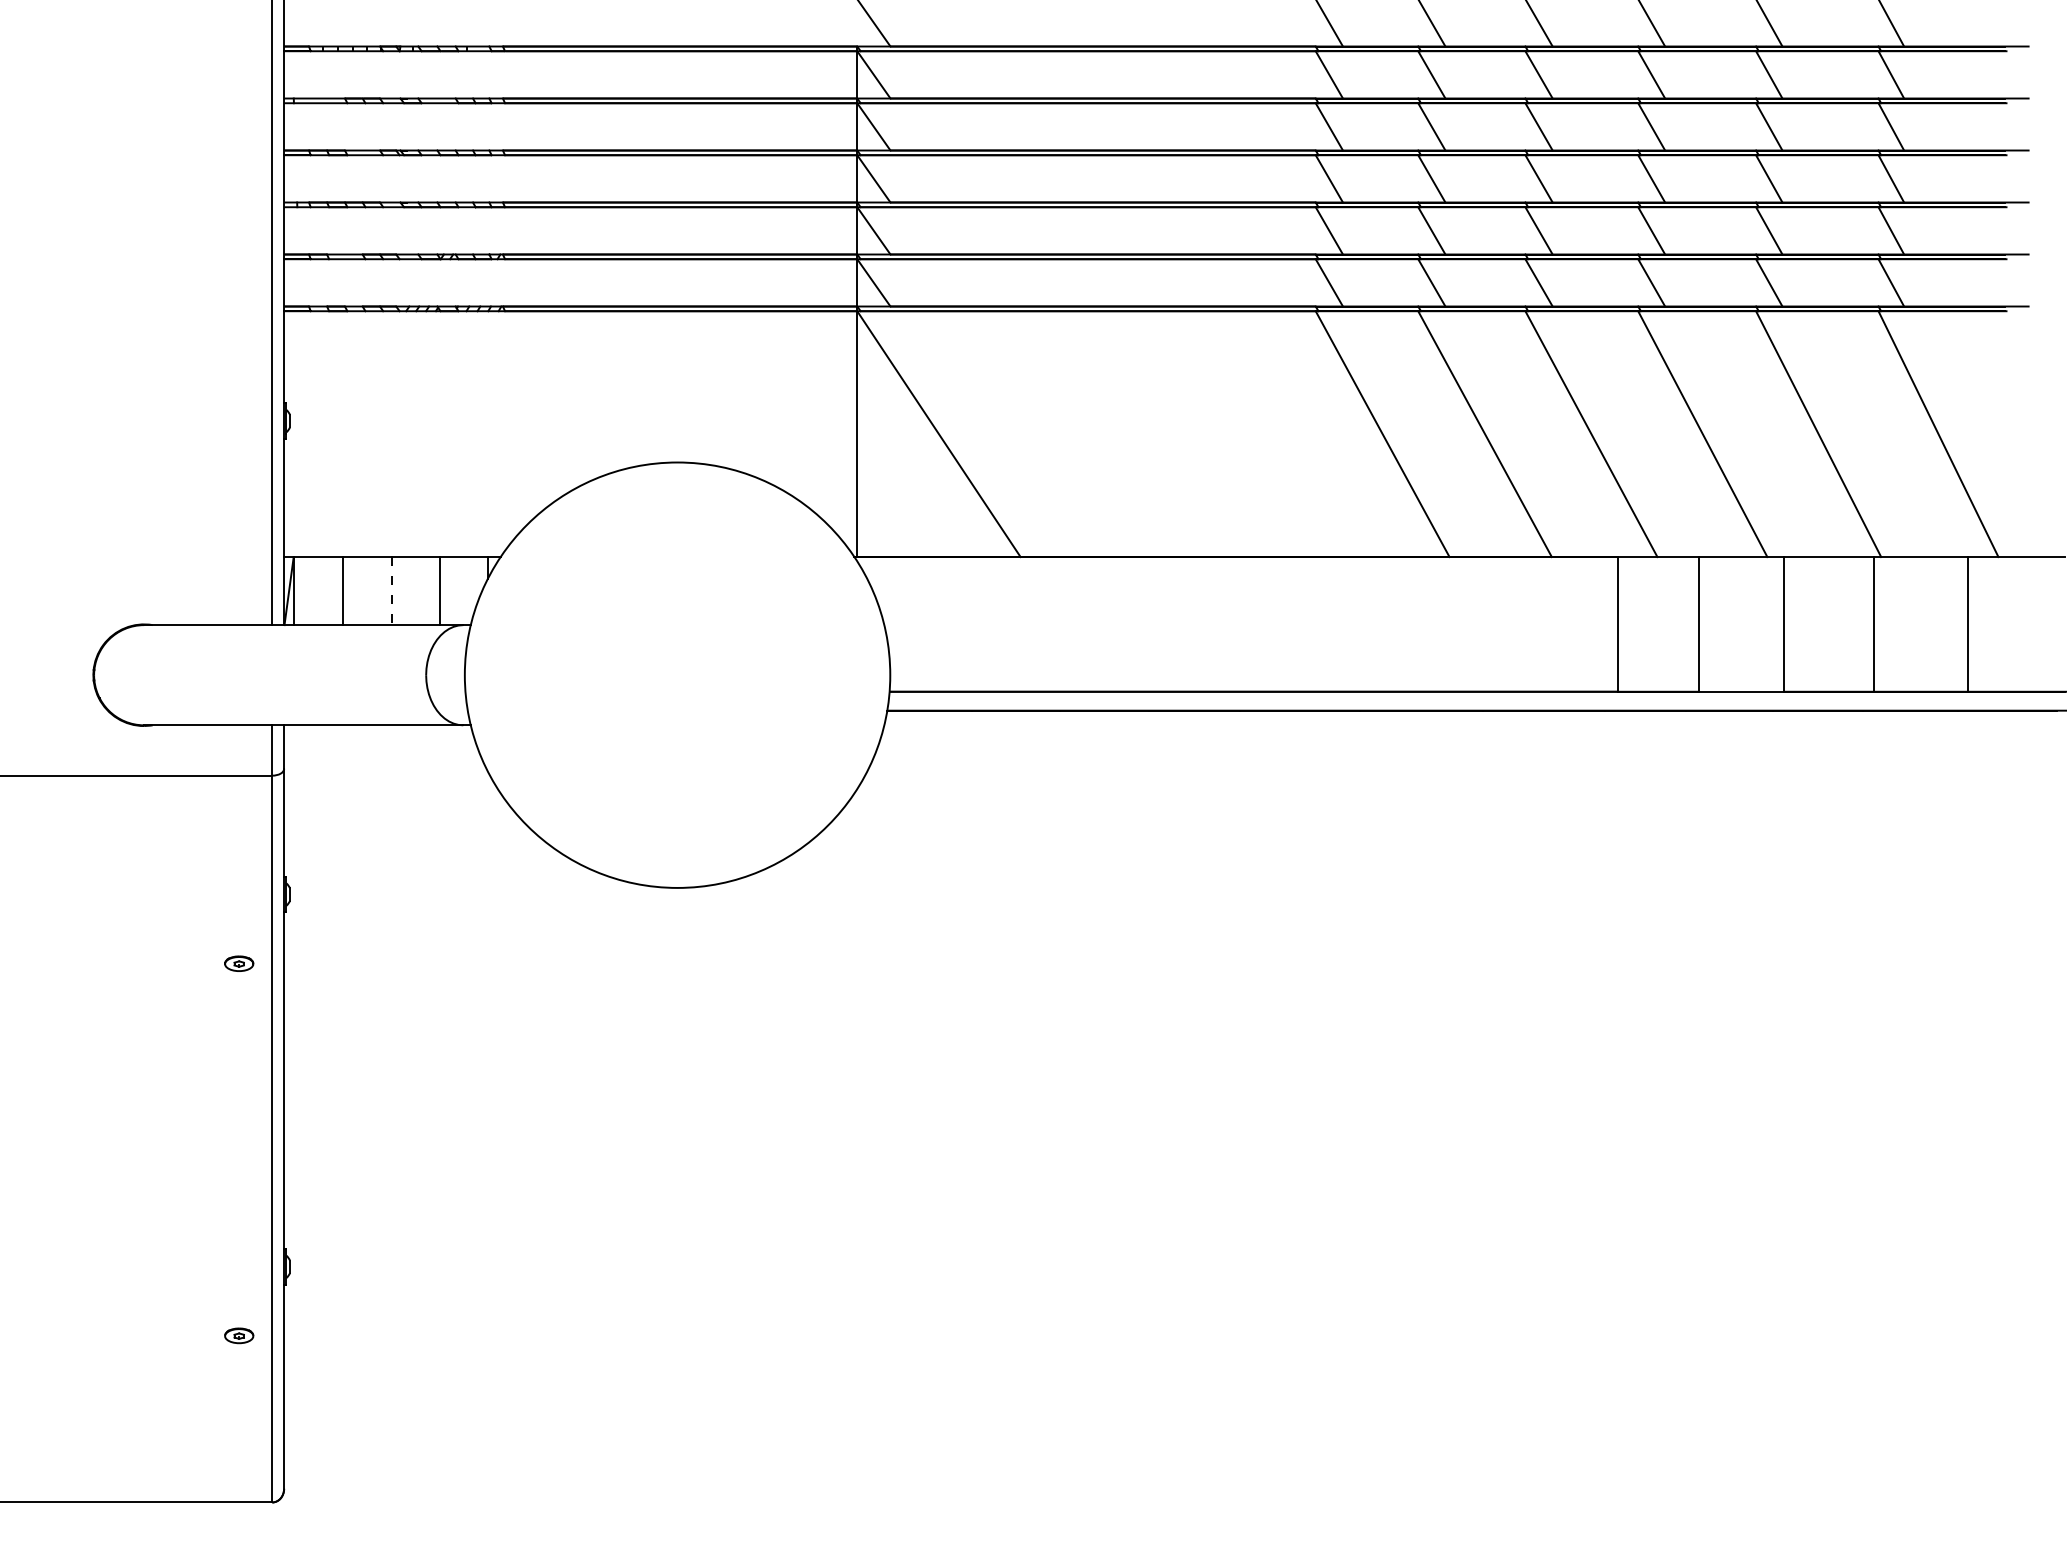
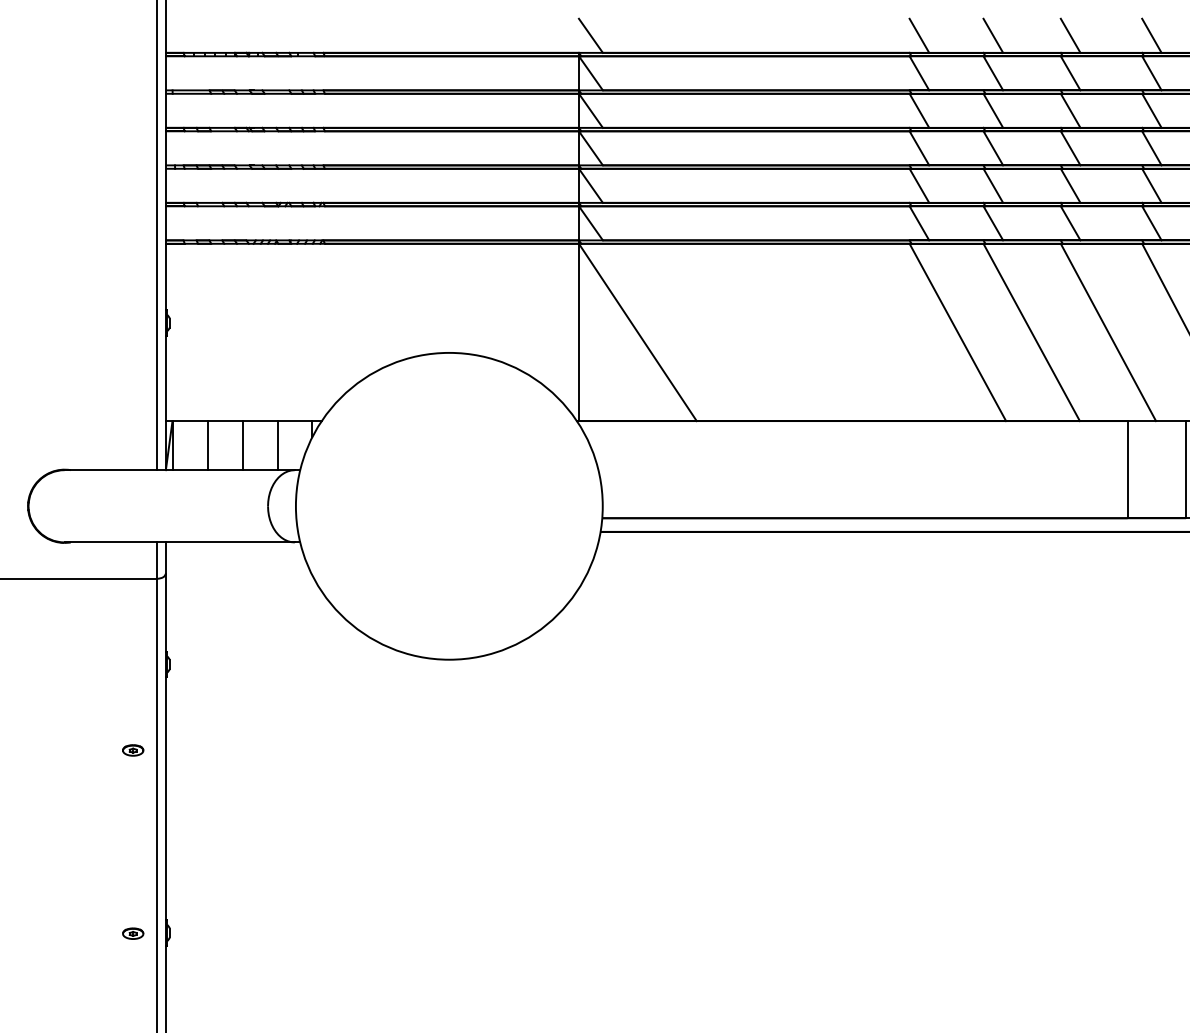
line: (391, 591) -> (243, 445), dashed -> solid
part: (239, 963) -> (133, 750), moved
part: (239, 1335) -> (133, 933), moved

